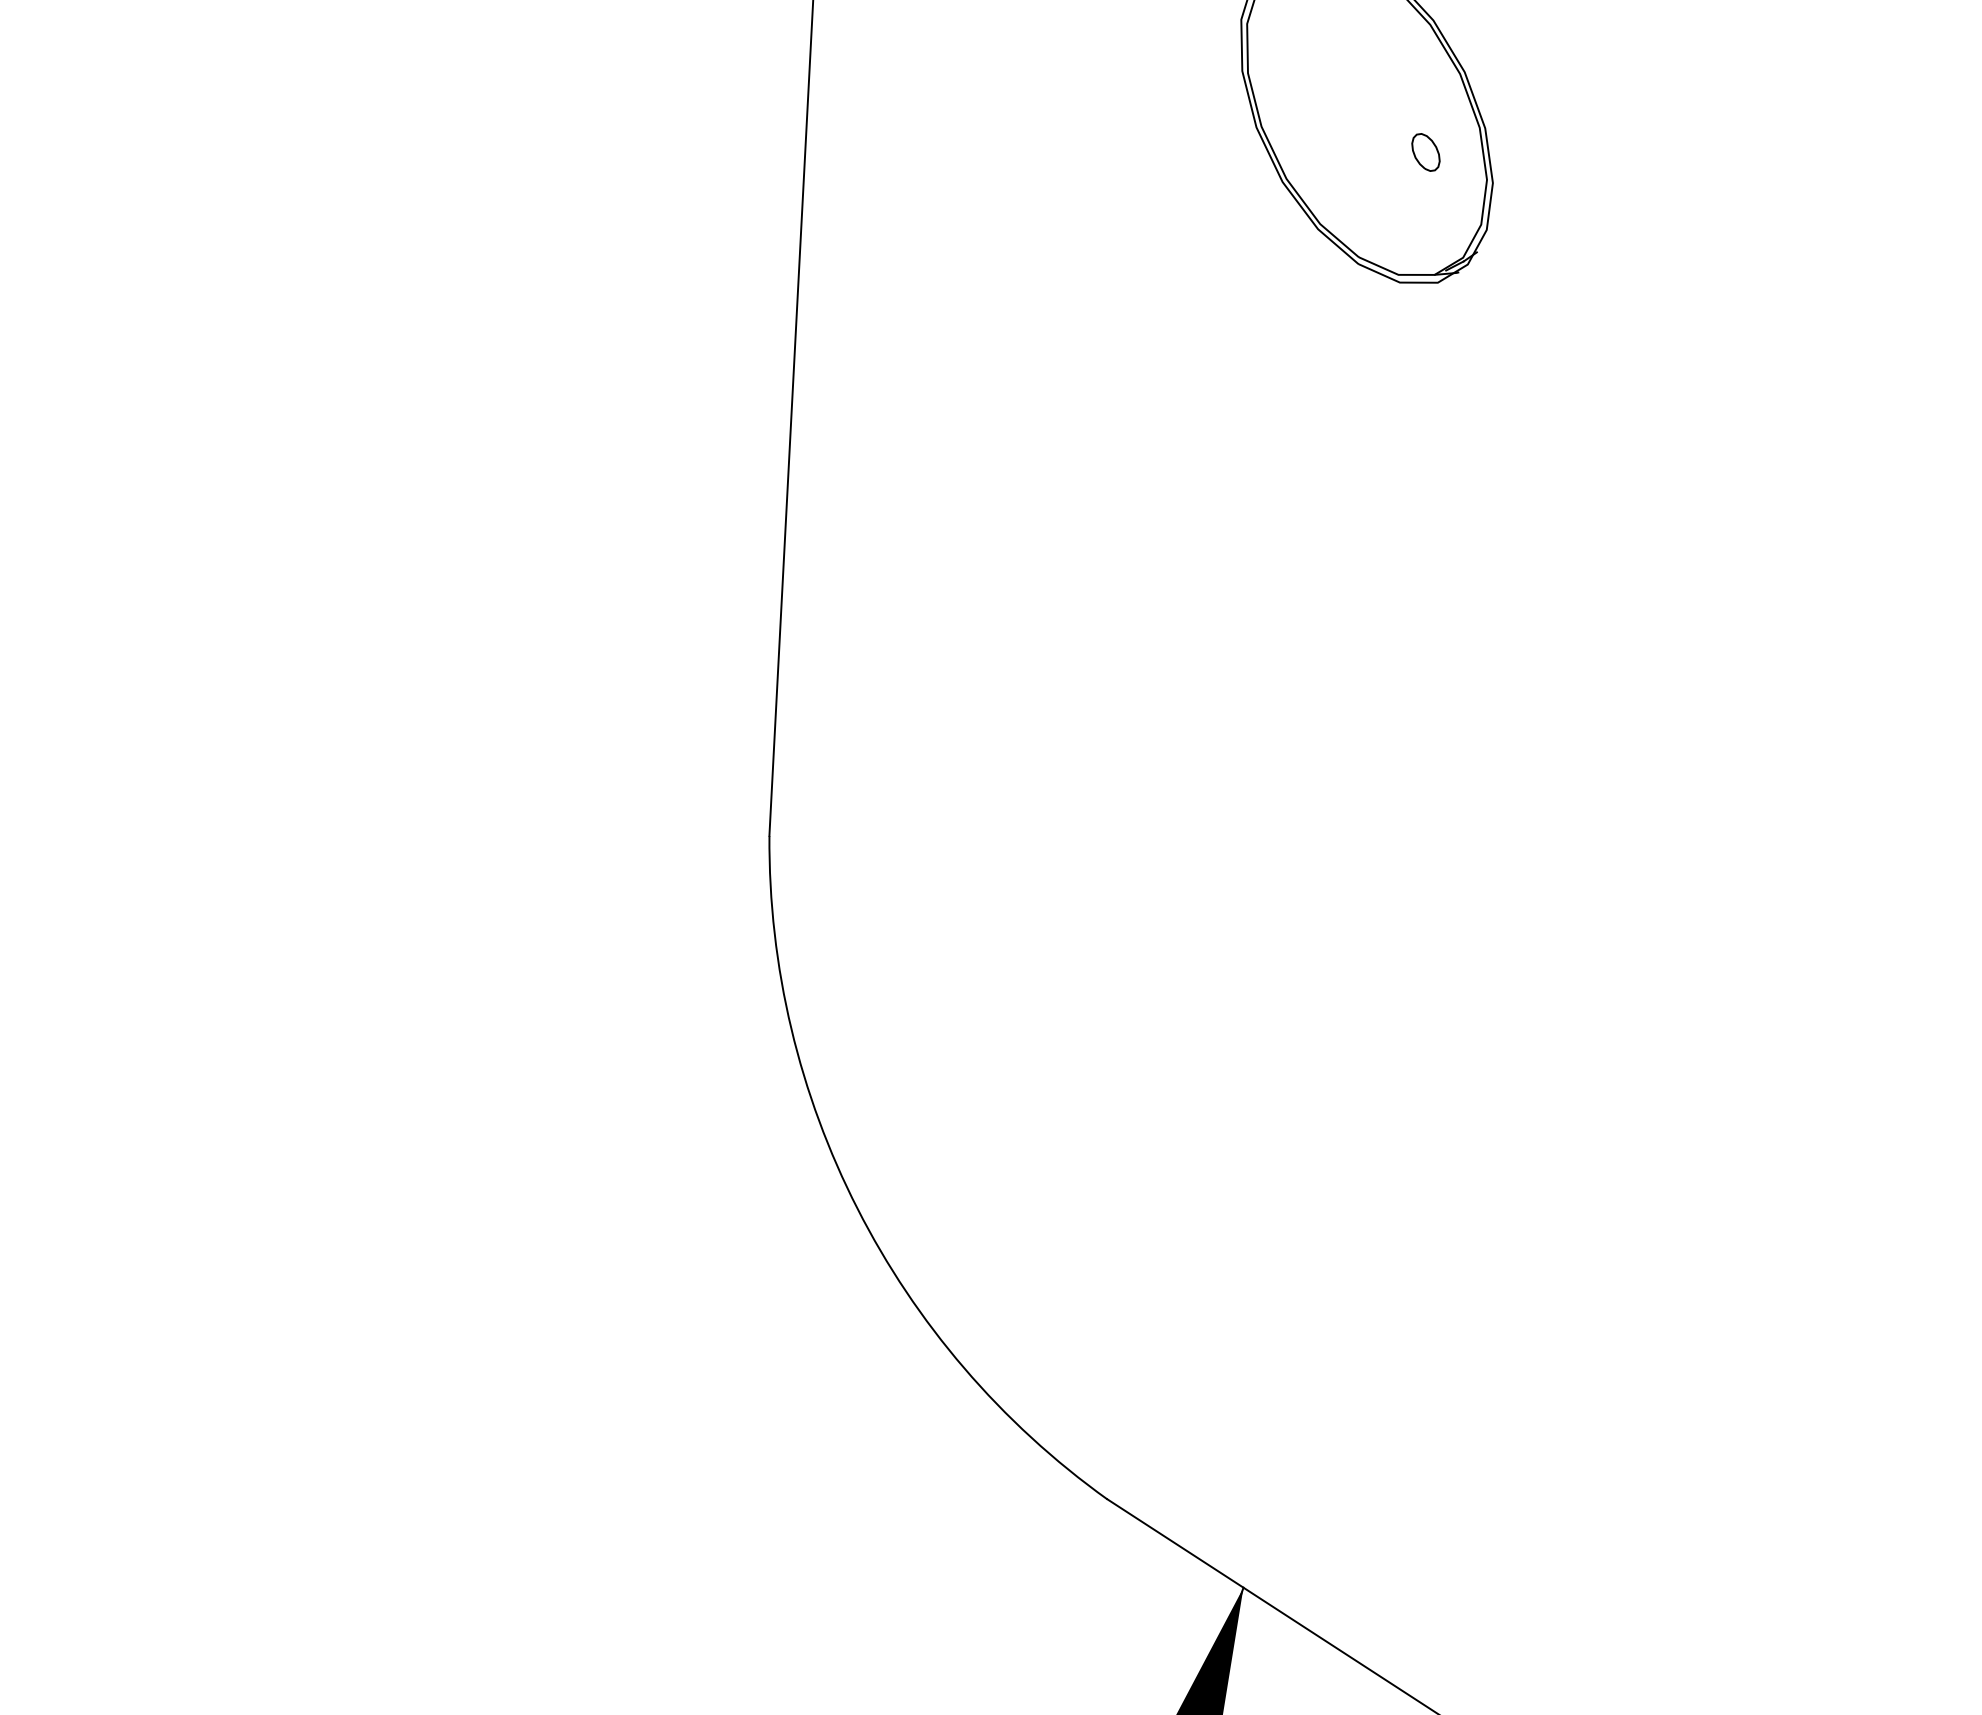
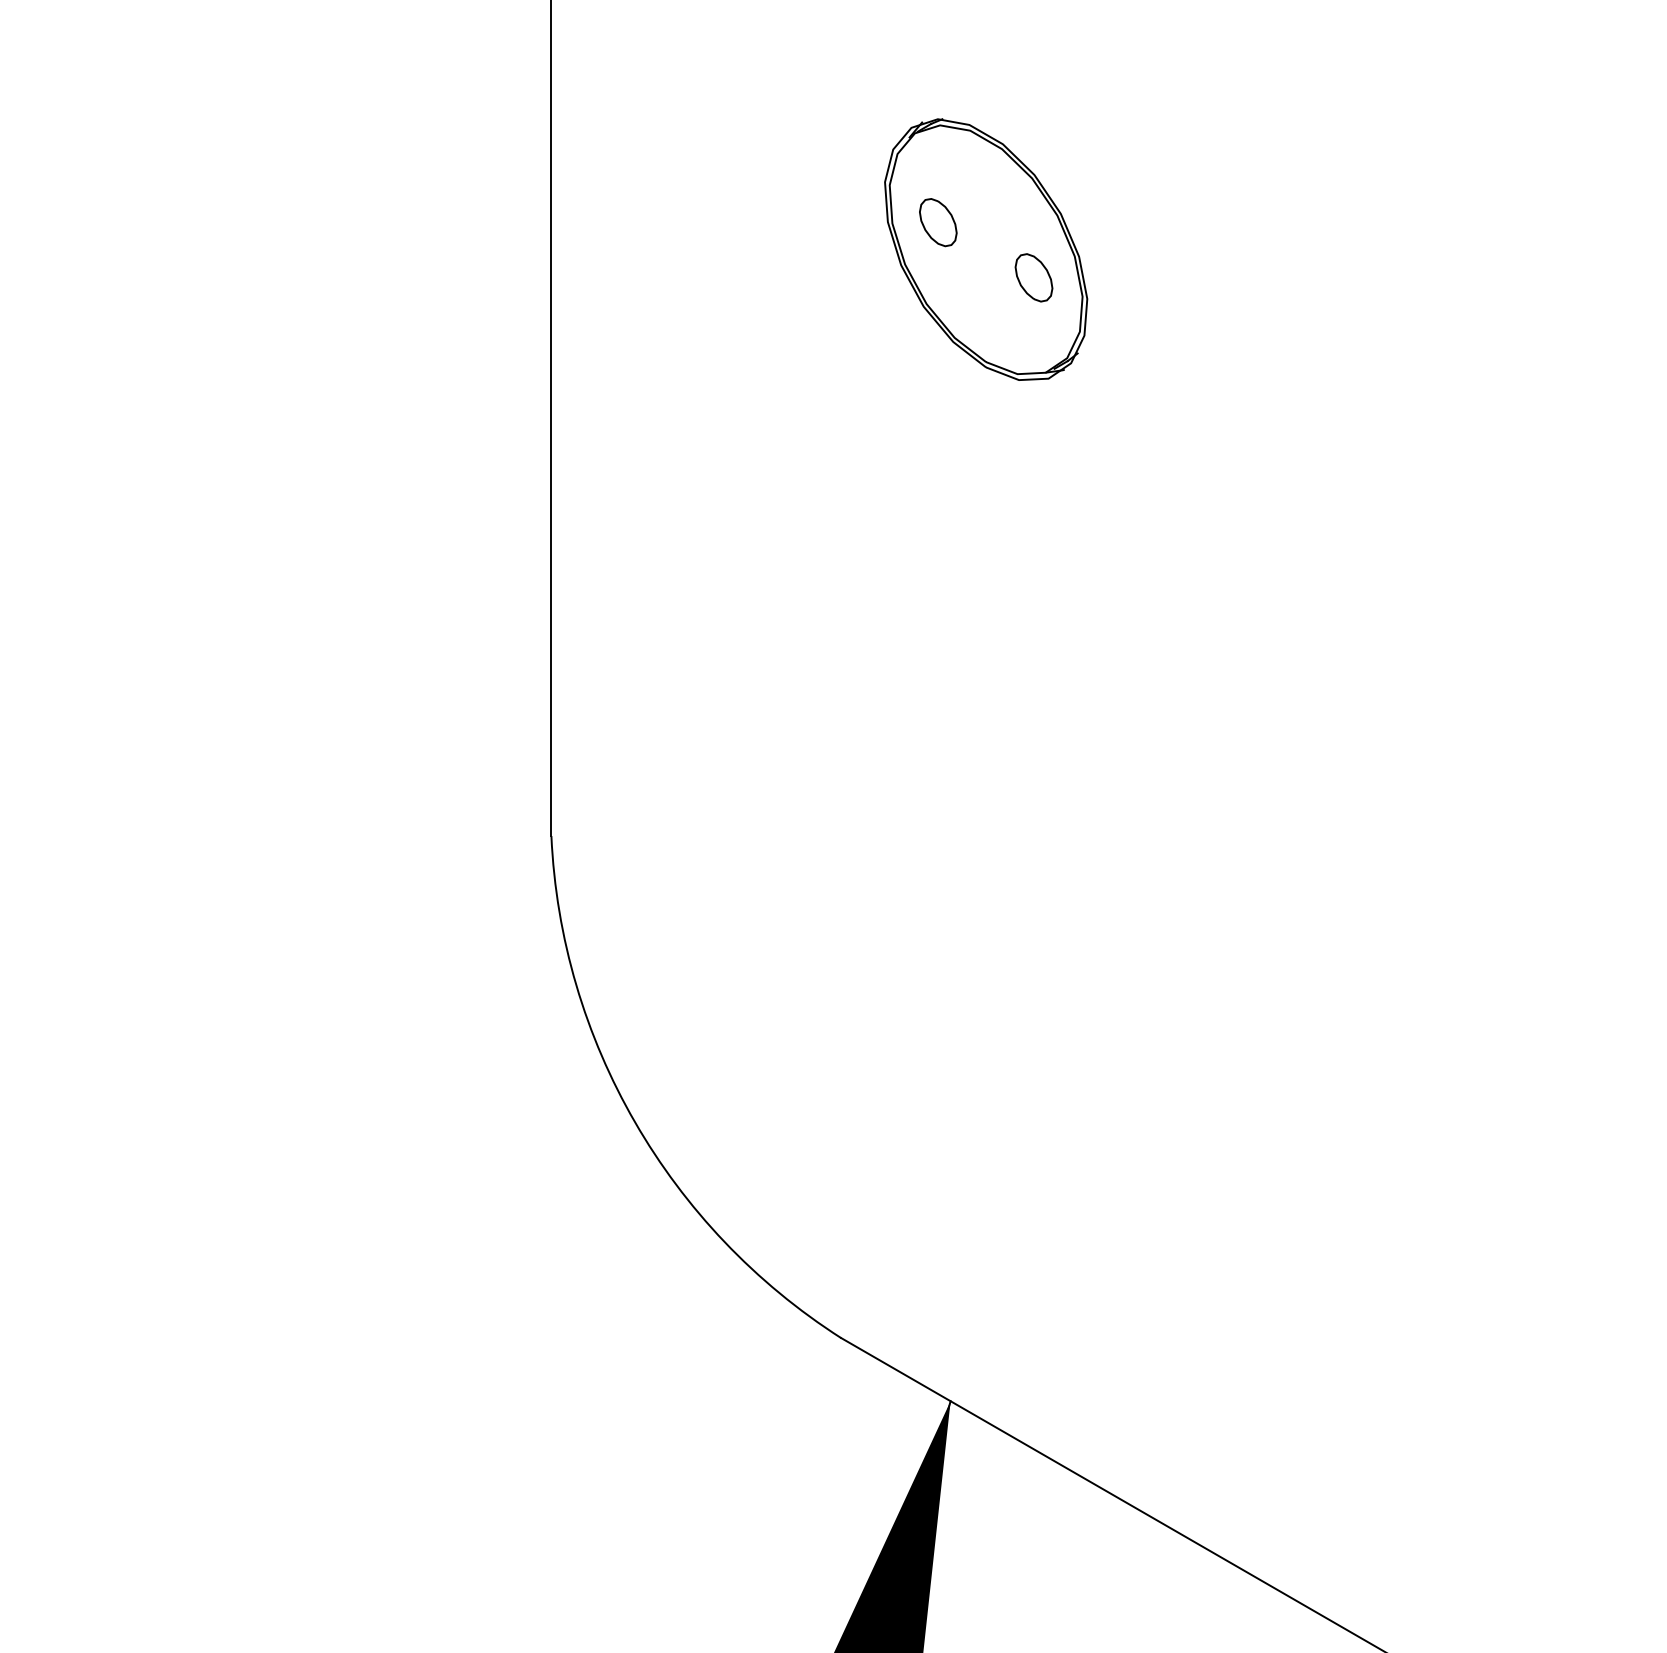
part: (1307, 75) -> (938, 222), added
part: (1425, 151) -> (1033, 277), size x1.67

